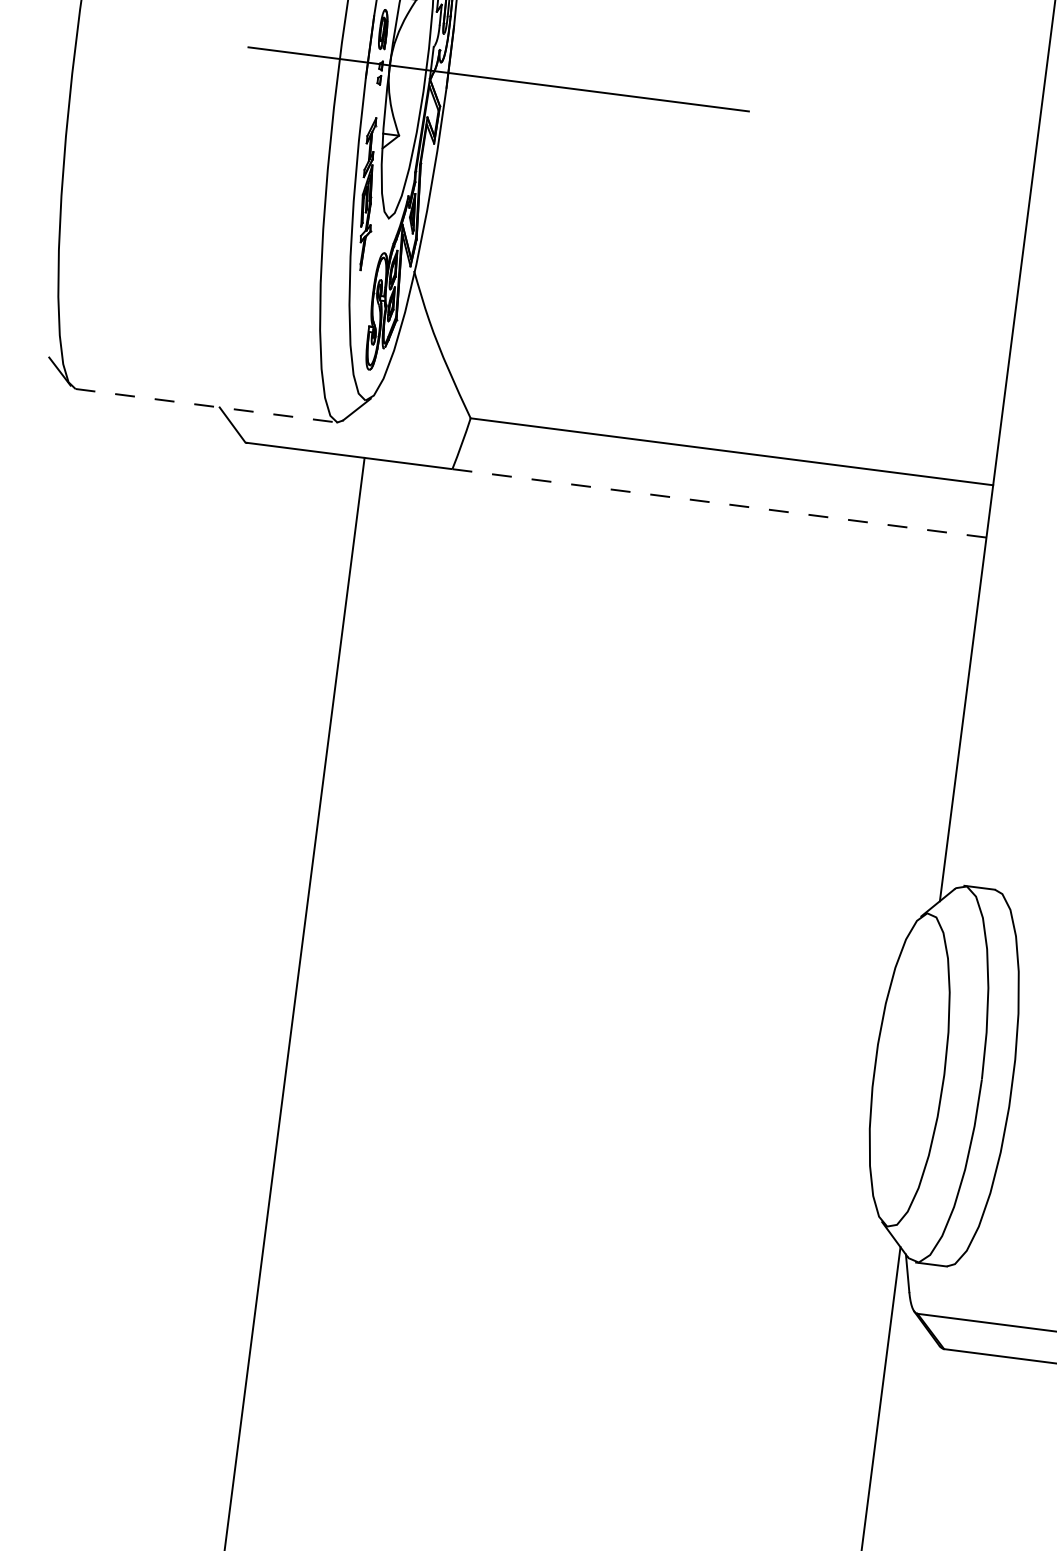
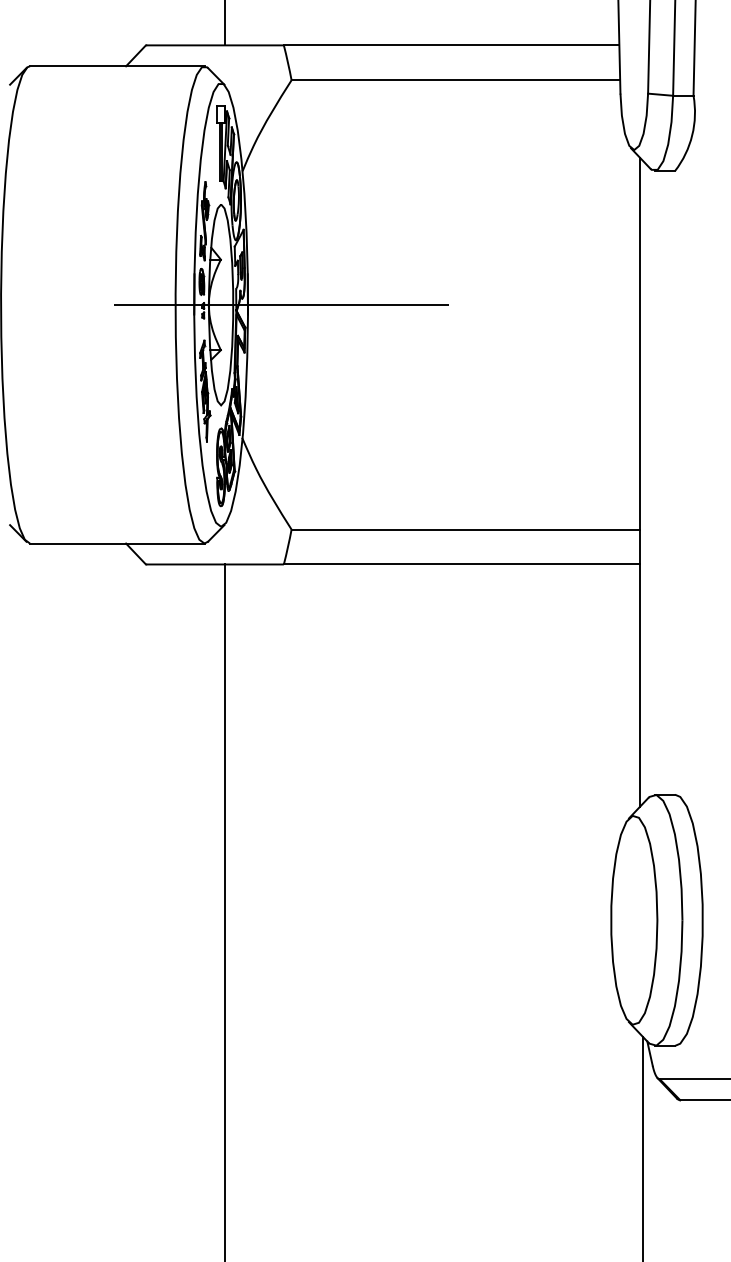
line: (206, 405) -> (117, 543), dashed -> solid
line: (718, 503) -> (461, 564), dashed -> solid

